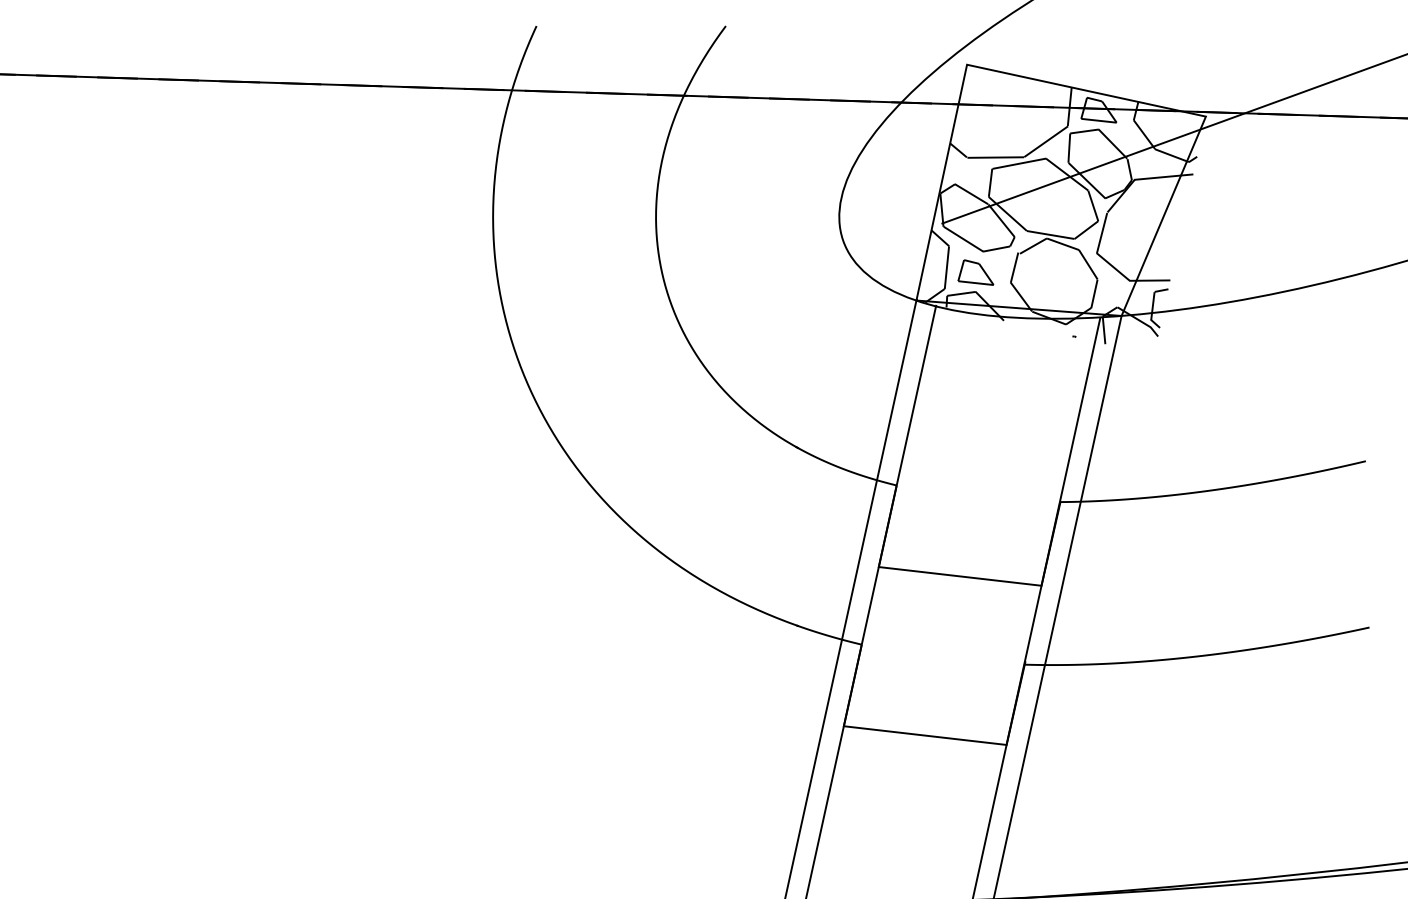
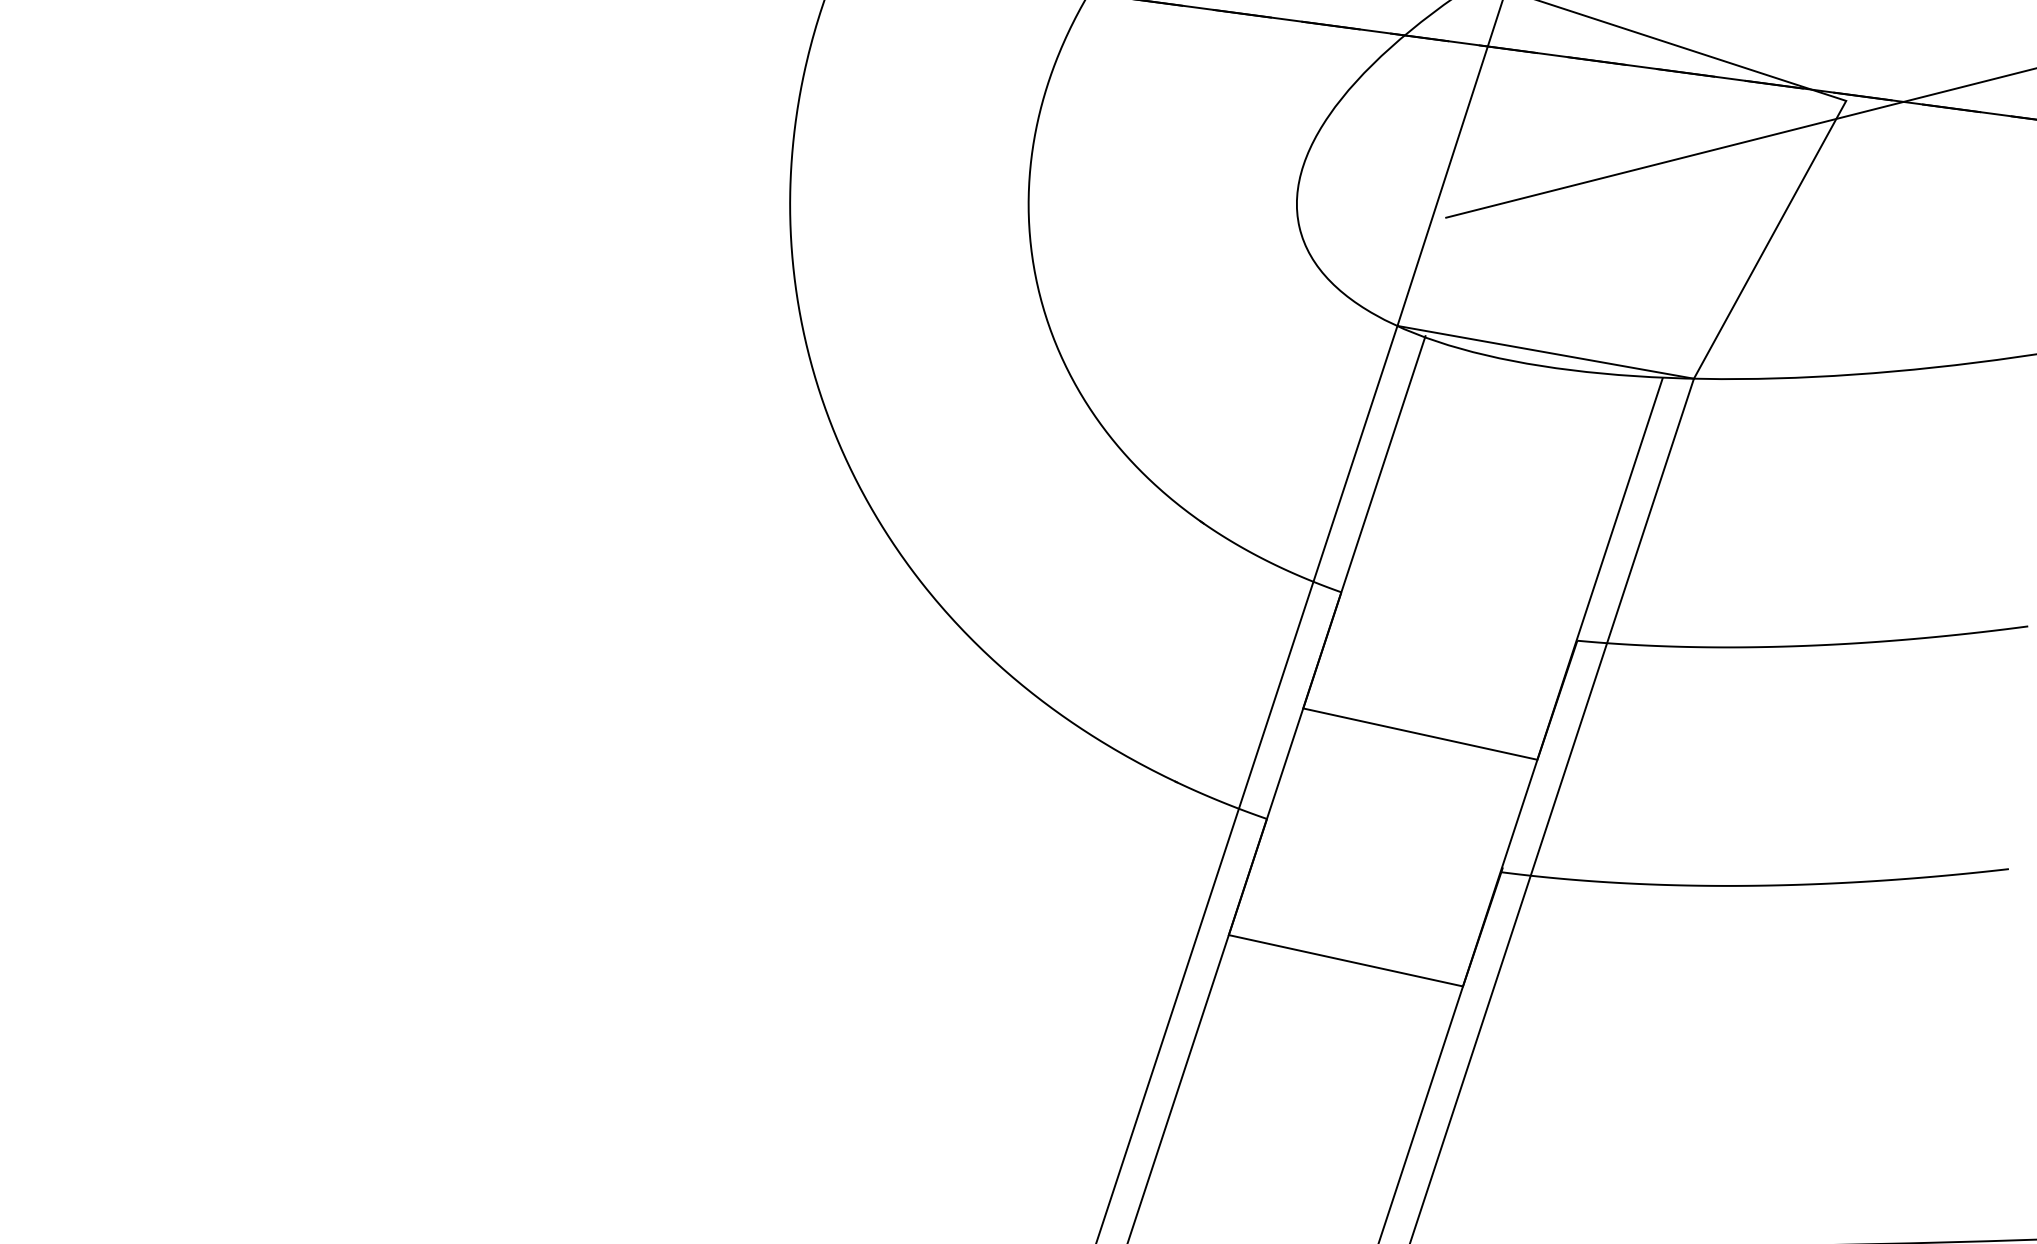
hatch: (1061, 215) -> (1621, 223), removed

